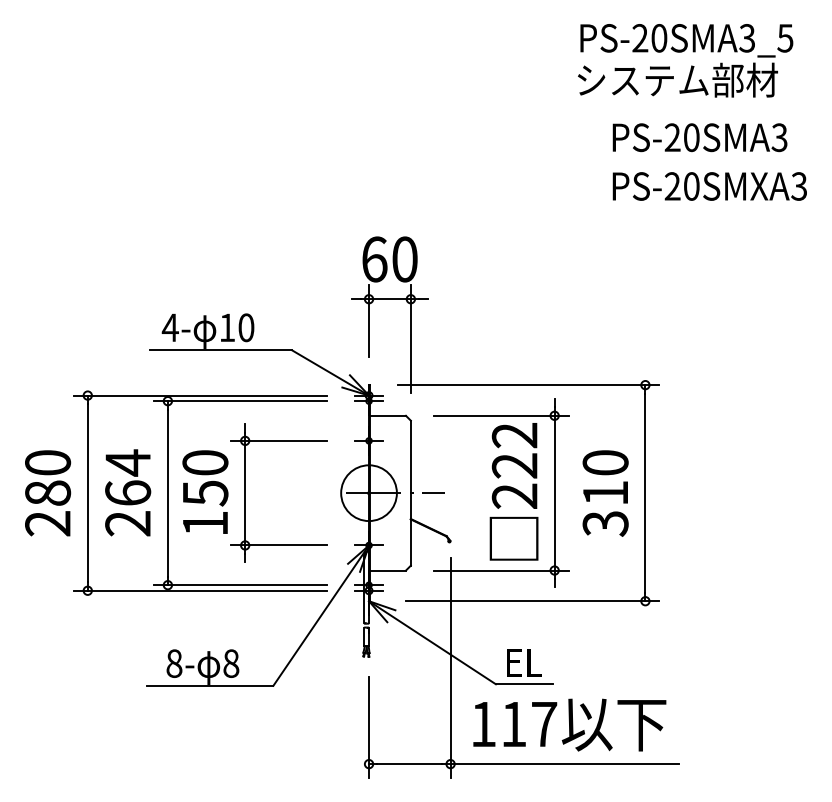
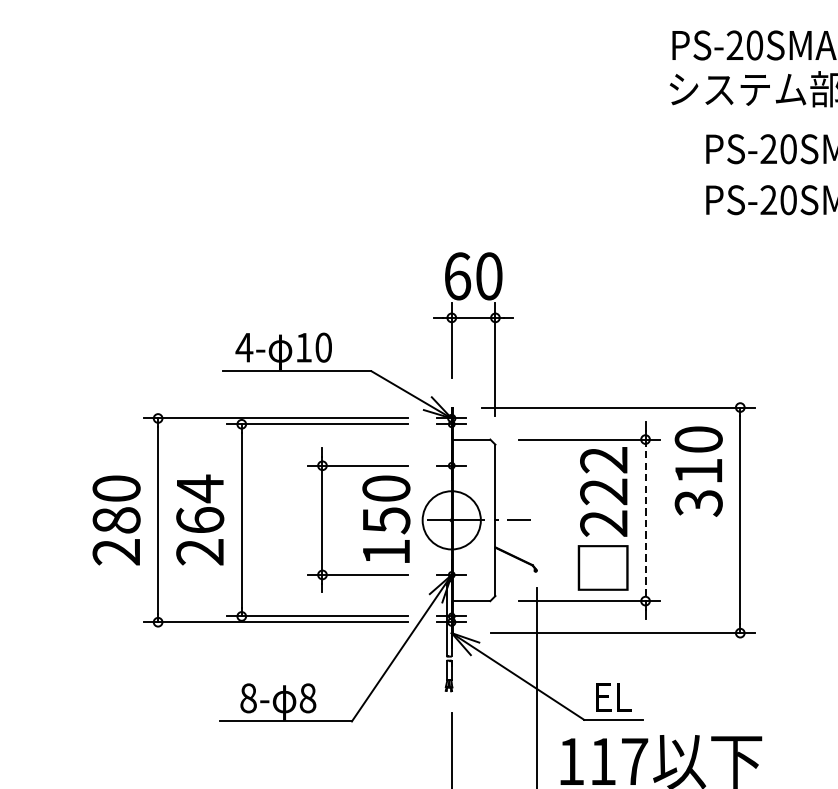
text: (205, 491) -> (386, 518), moved
line: (554, 493) -> (645, 520), solid -> dashed
text: (605, 493) -> (698, 471), moved

